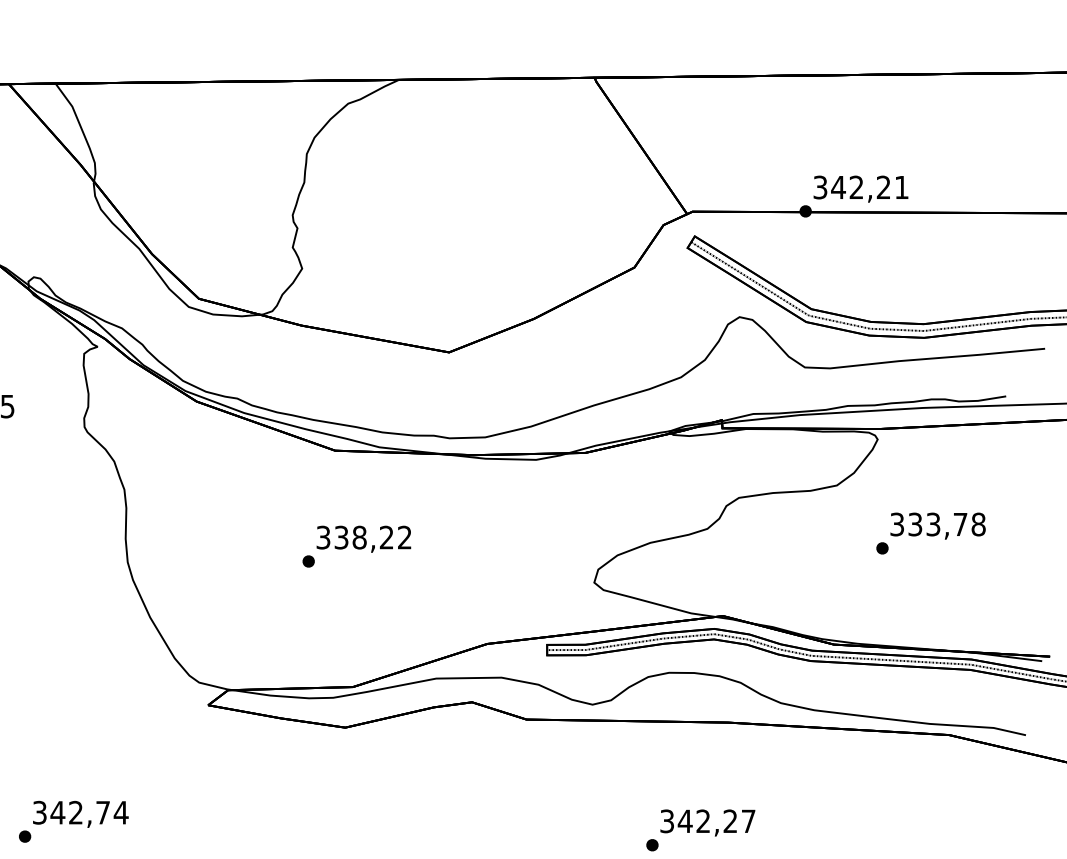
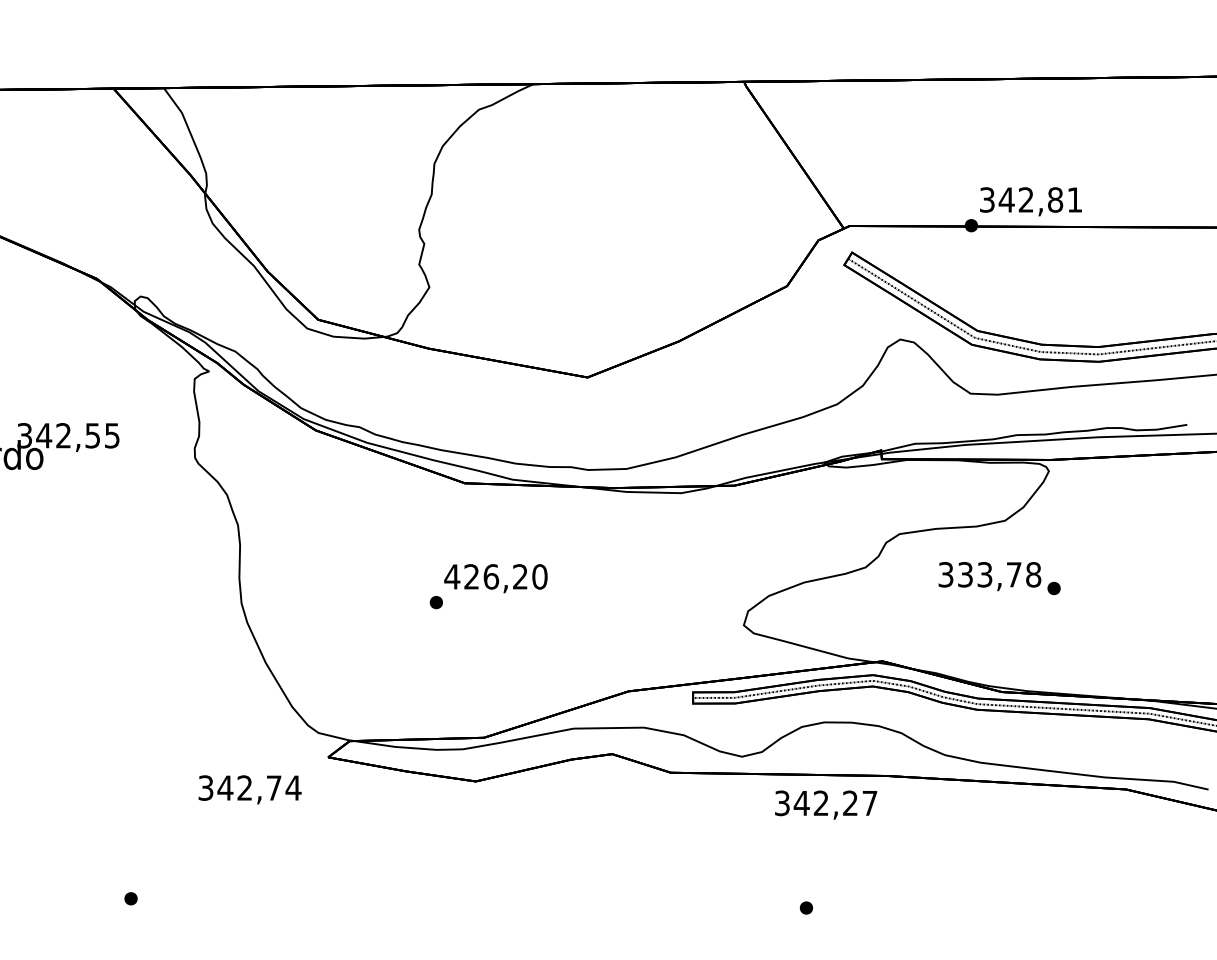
text: (883, 187) -> (1055, 199), 342,21 -> 342,81
text: (937, 526) -> (989, 576), moved
text: (363, 537) -> (495, 576), 338,22 -> 426,20
text: (80, 814) -> (249, 789), moved
text: (708, 822) -> (826, 804), moved

